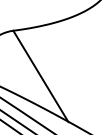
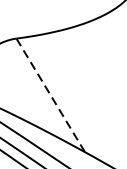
line: (41, 76) -> (51, 95), solid -> dashed

